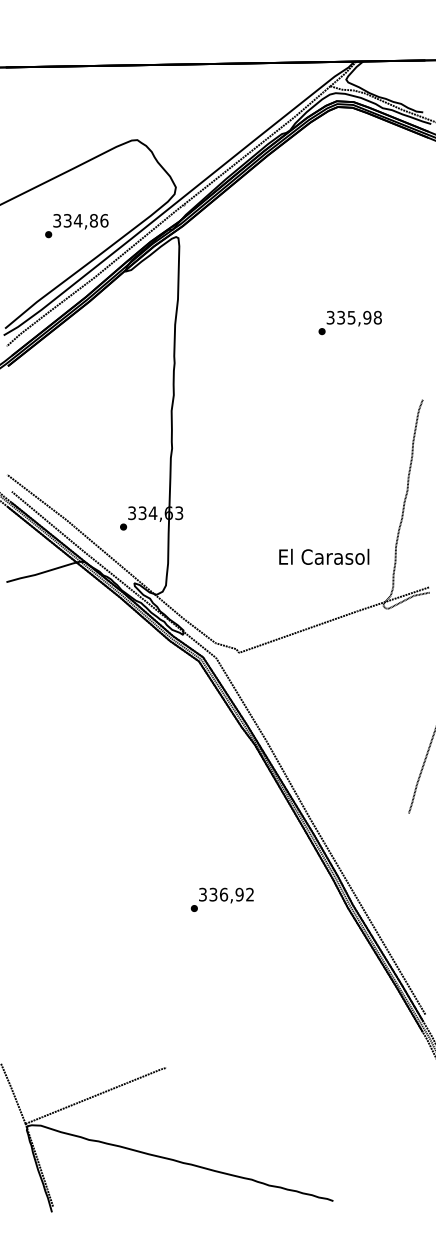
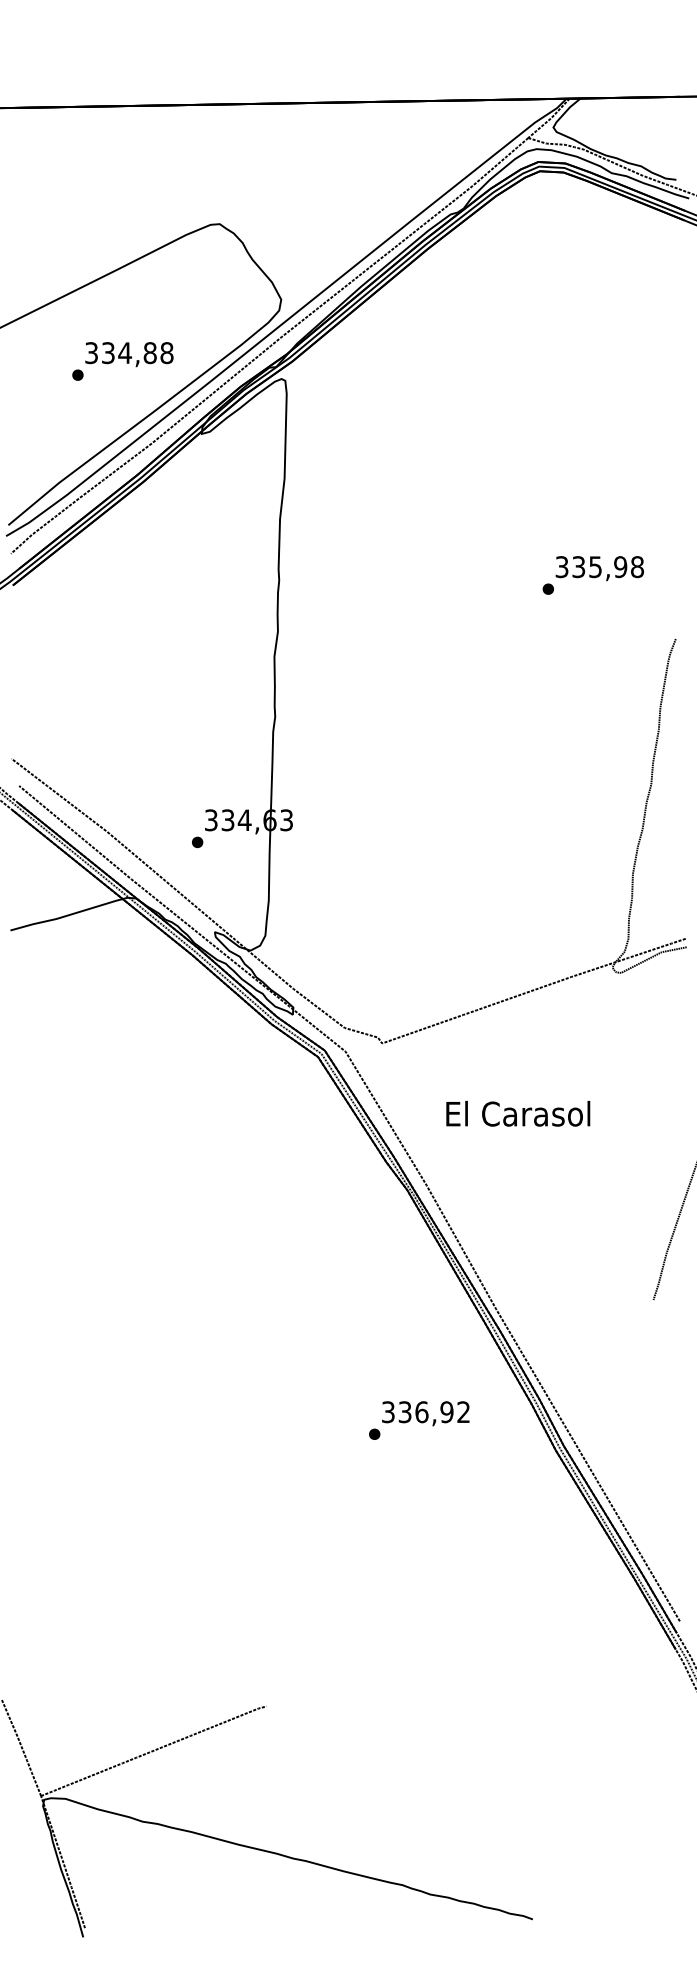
text: (104, 220) -> (167, 352), 334,86 -> 334,88
text: (349, 322) -> (592, 574), moved
text: (324, 556) -> (518, 1113), moved
text: (221, 899) -> (418, 1419), moved

